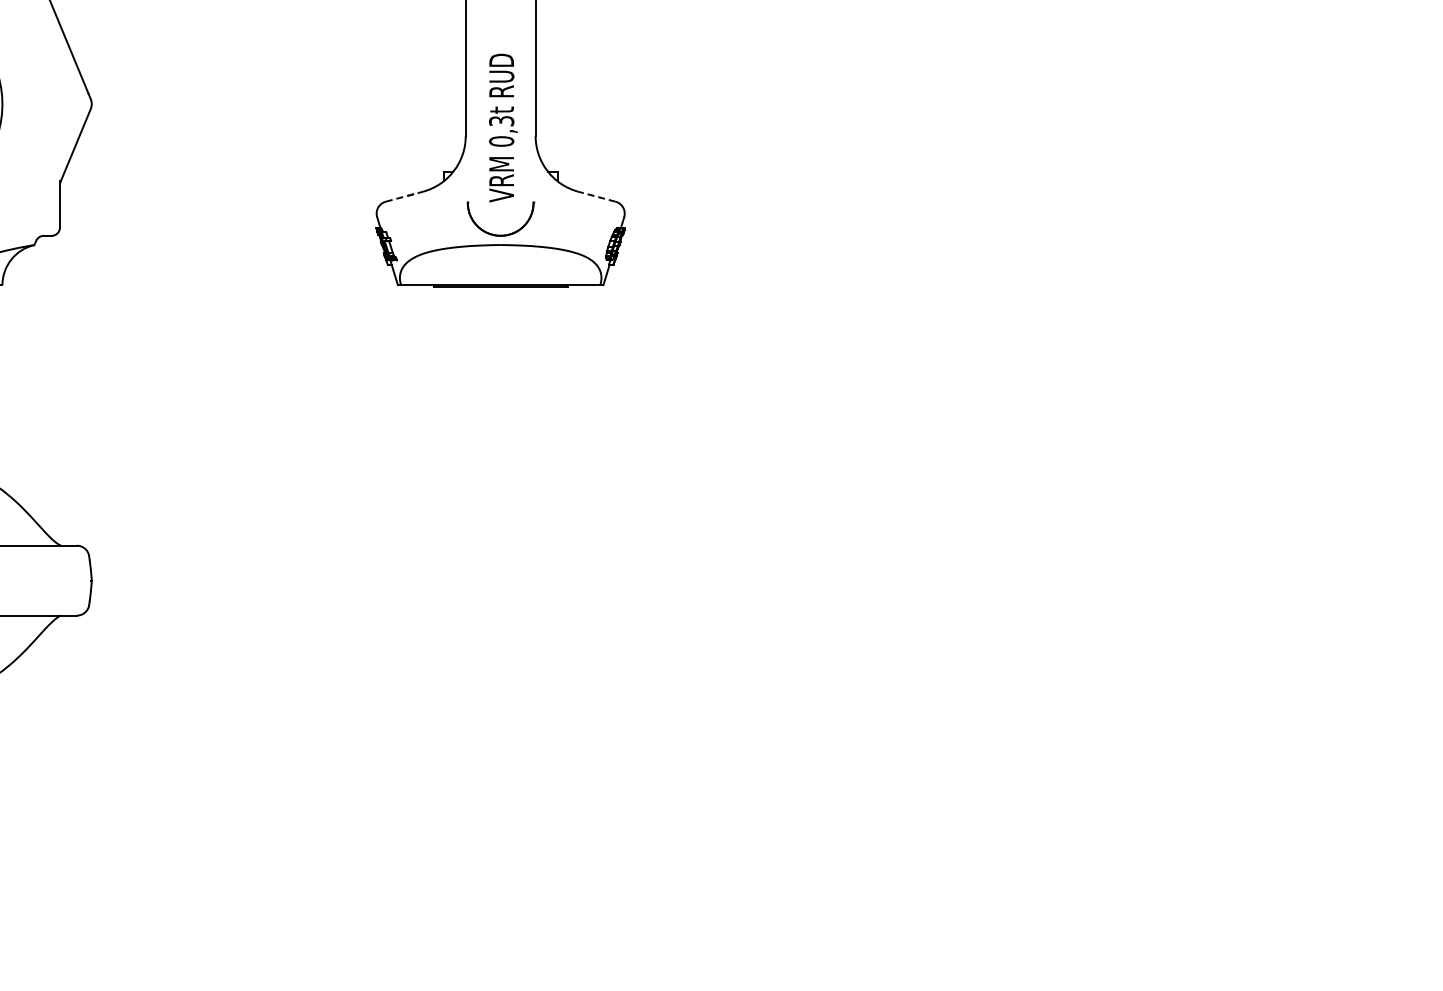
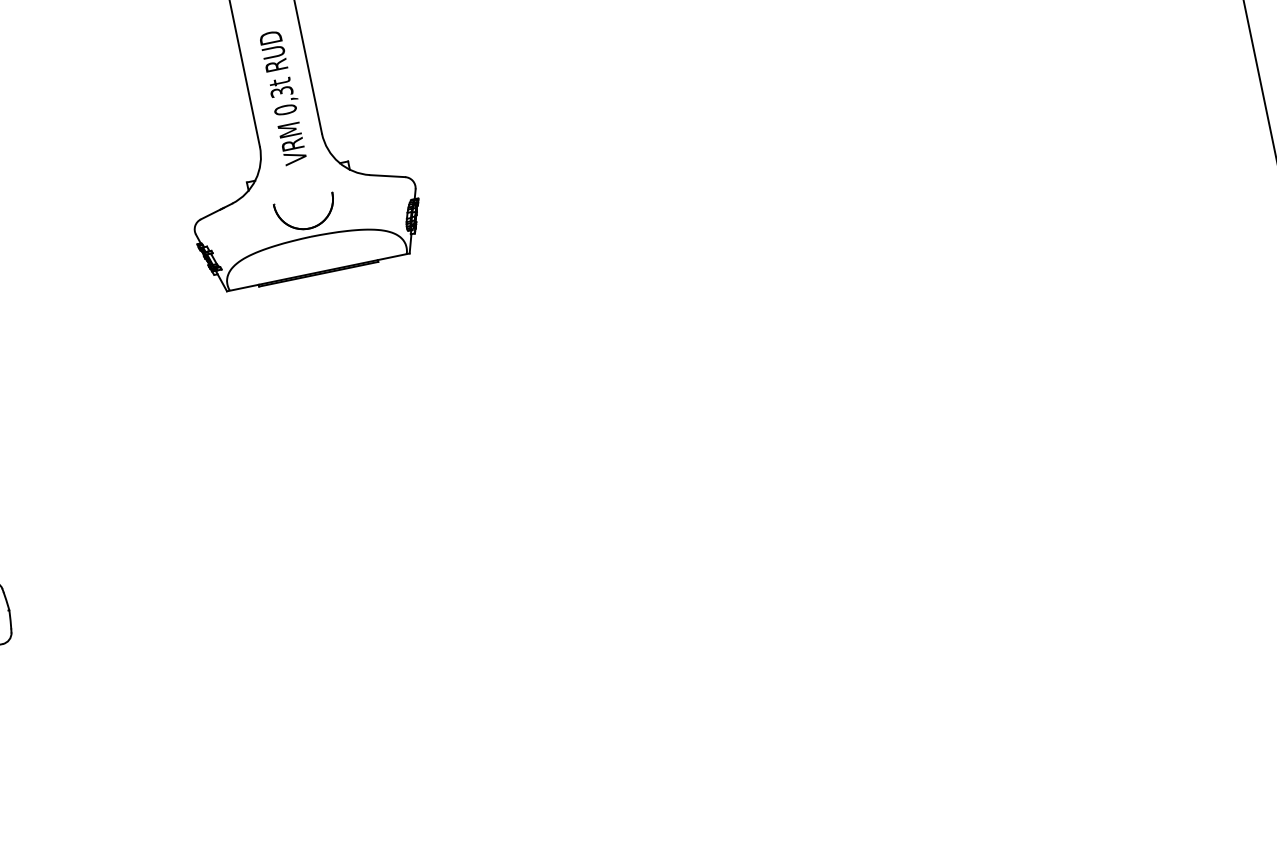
text: (503, 127) -> (284, 97), moved
line: (404, 196) -> (216, 211), dashed -> solid
line: (596, 196) -> (387, 176), dashed -> solid

